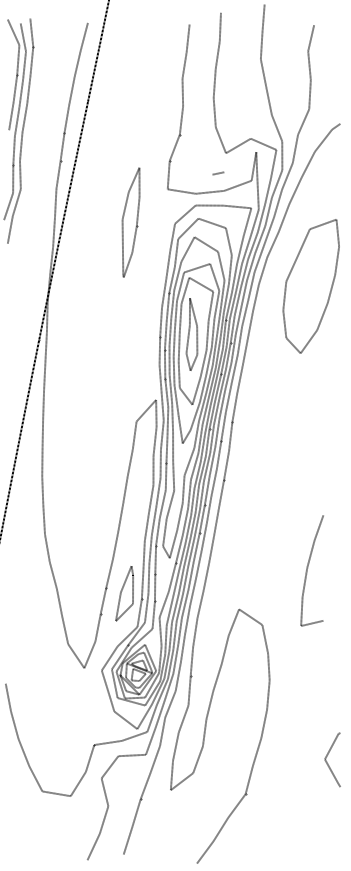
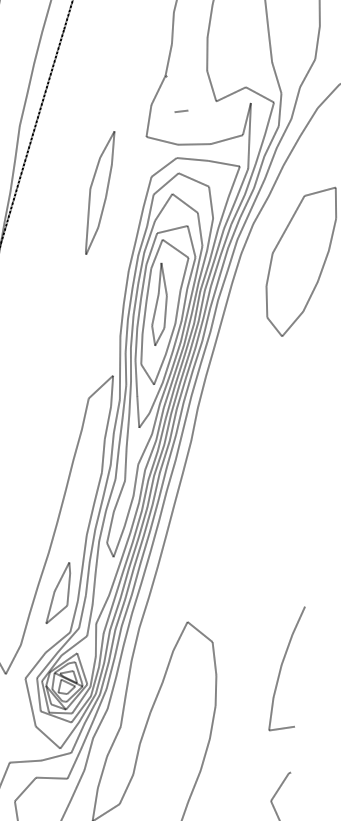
line: (218, 173) -> (181, 111), moved
part: (130, 222) -> (99, 192), moved
curve: (308, 568) -> (282, 665), moved

